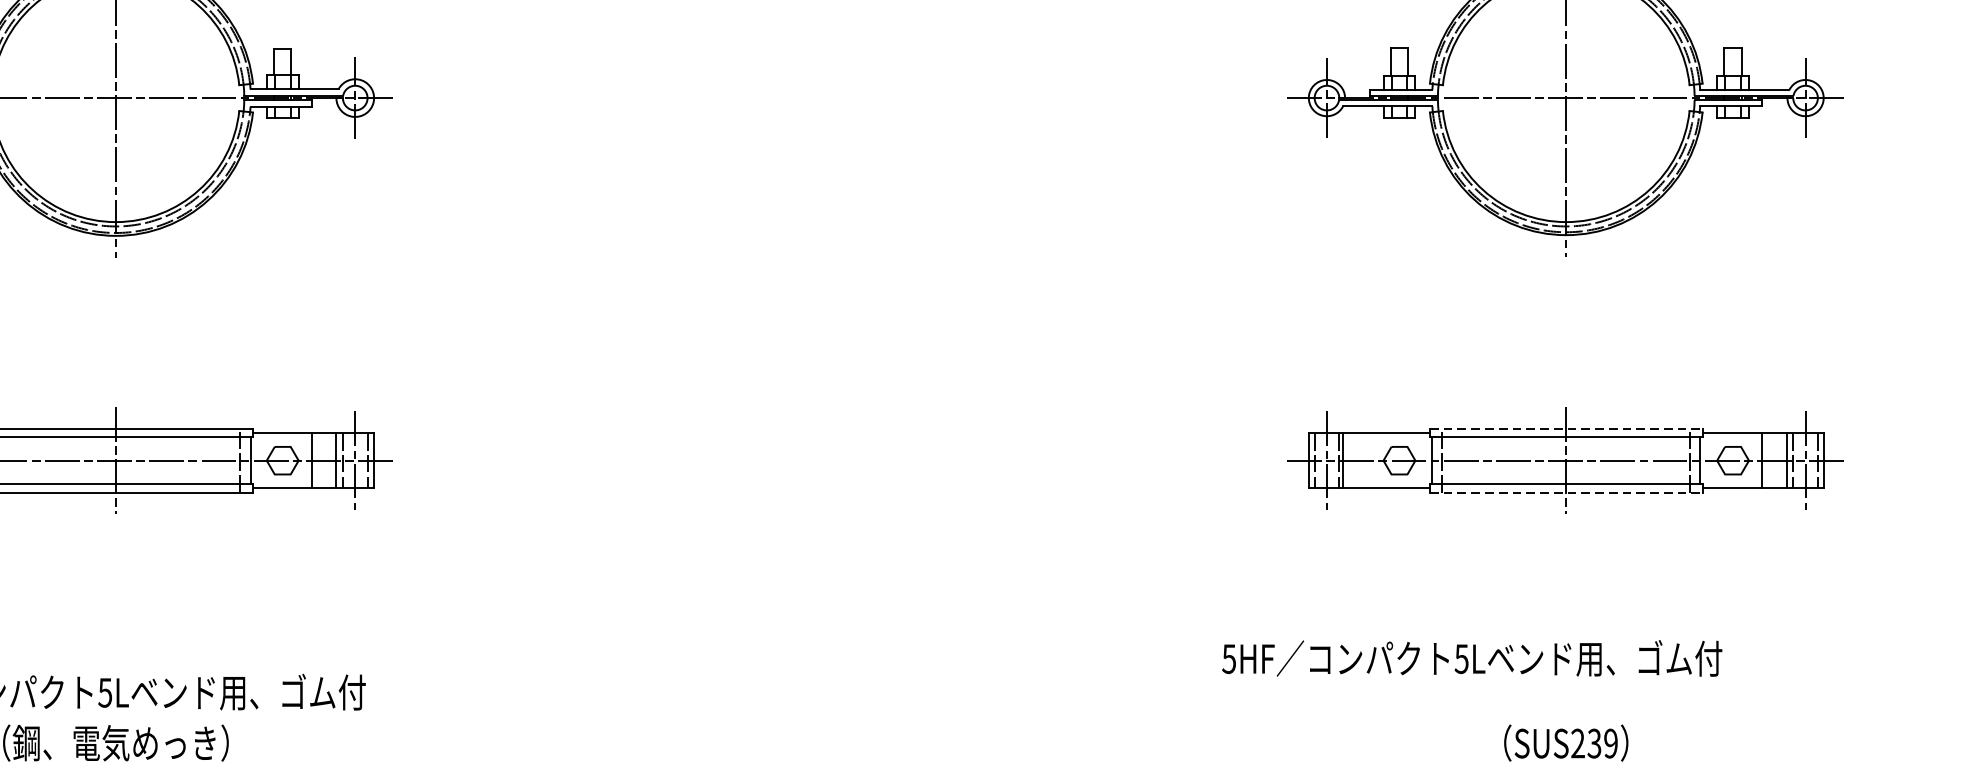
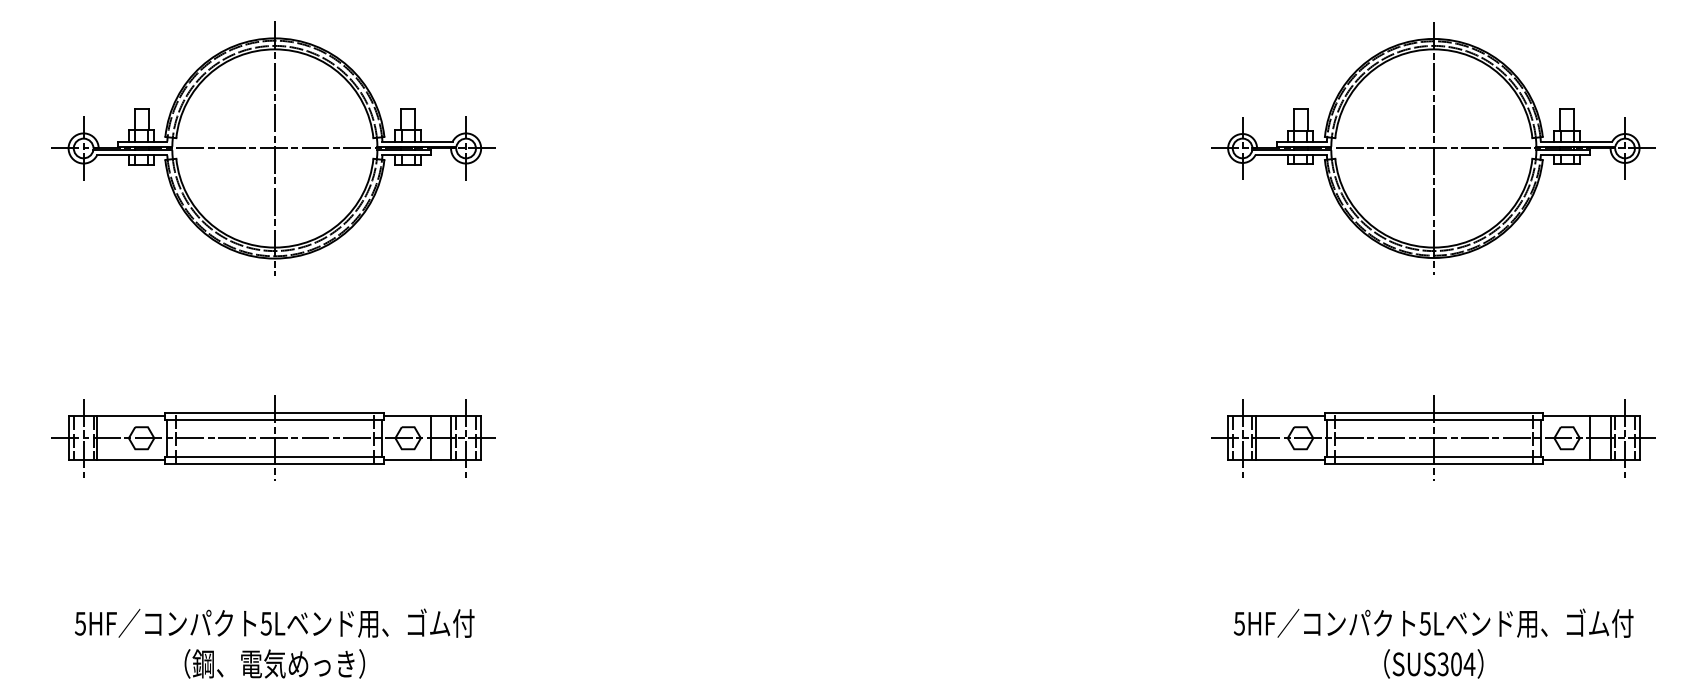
line: (1565, 428) -> (1433, 412), dashed -> solid
line: (1565, 492) -> (1433, 463), dashed -> solid
text: (1471, 657) -> (1433, 622), moved
text: (1594, 743) -> (1456, 664), SUS239 -> SUS304

